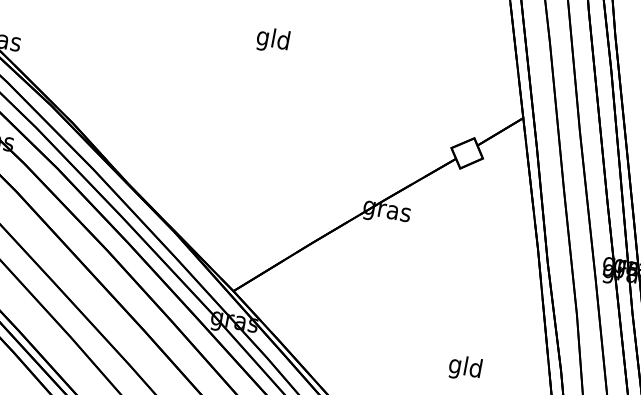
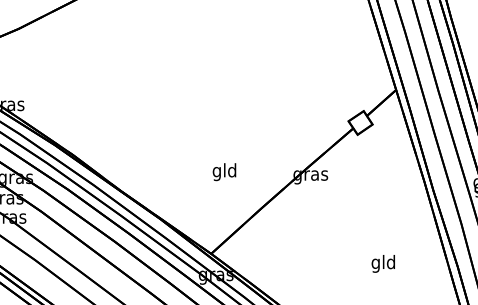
text: (272, 40) -> (224, 172), moved
text: (464, 367) -> (382, 263), moved

